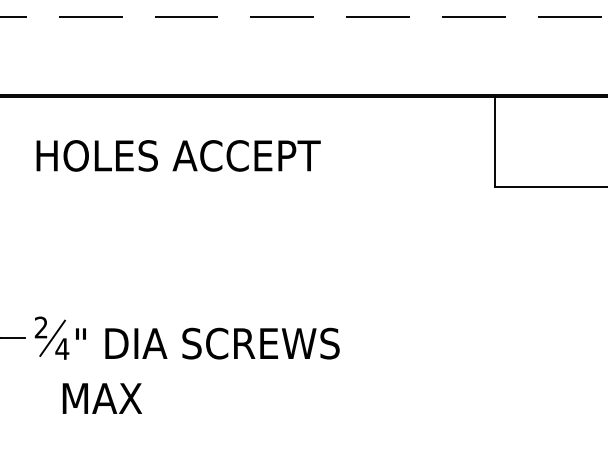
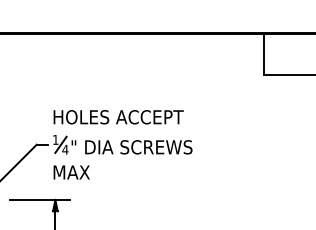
text: (178, 156) -> (118, 117), moved
text: (40, 326) -> (55, 139), 2 -> 1
text: (101, 398) -> (71, 172), moved

